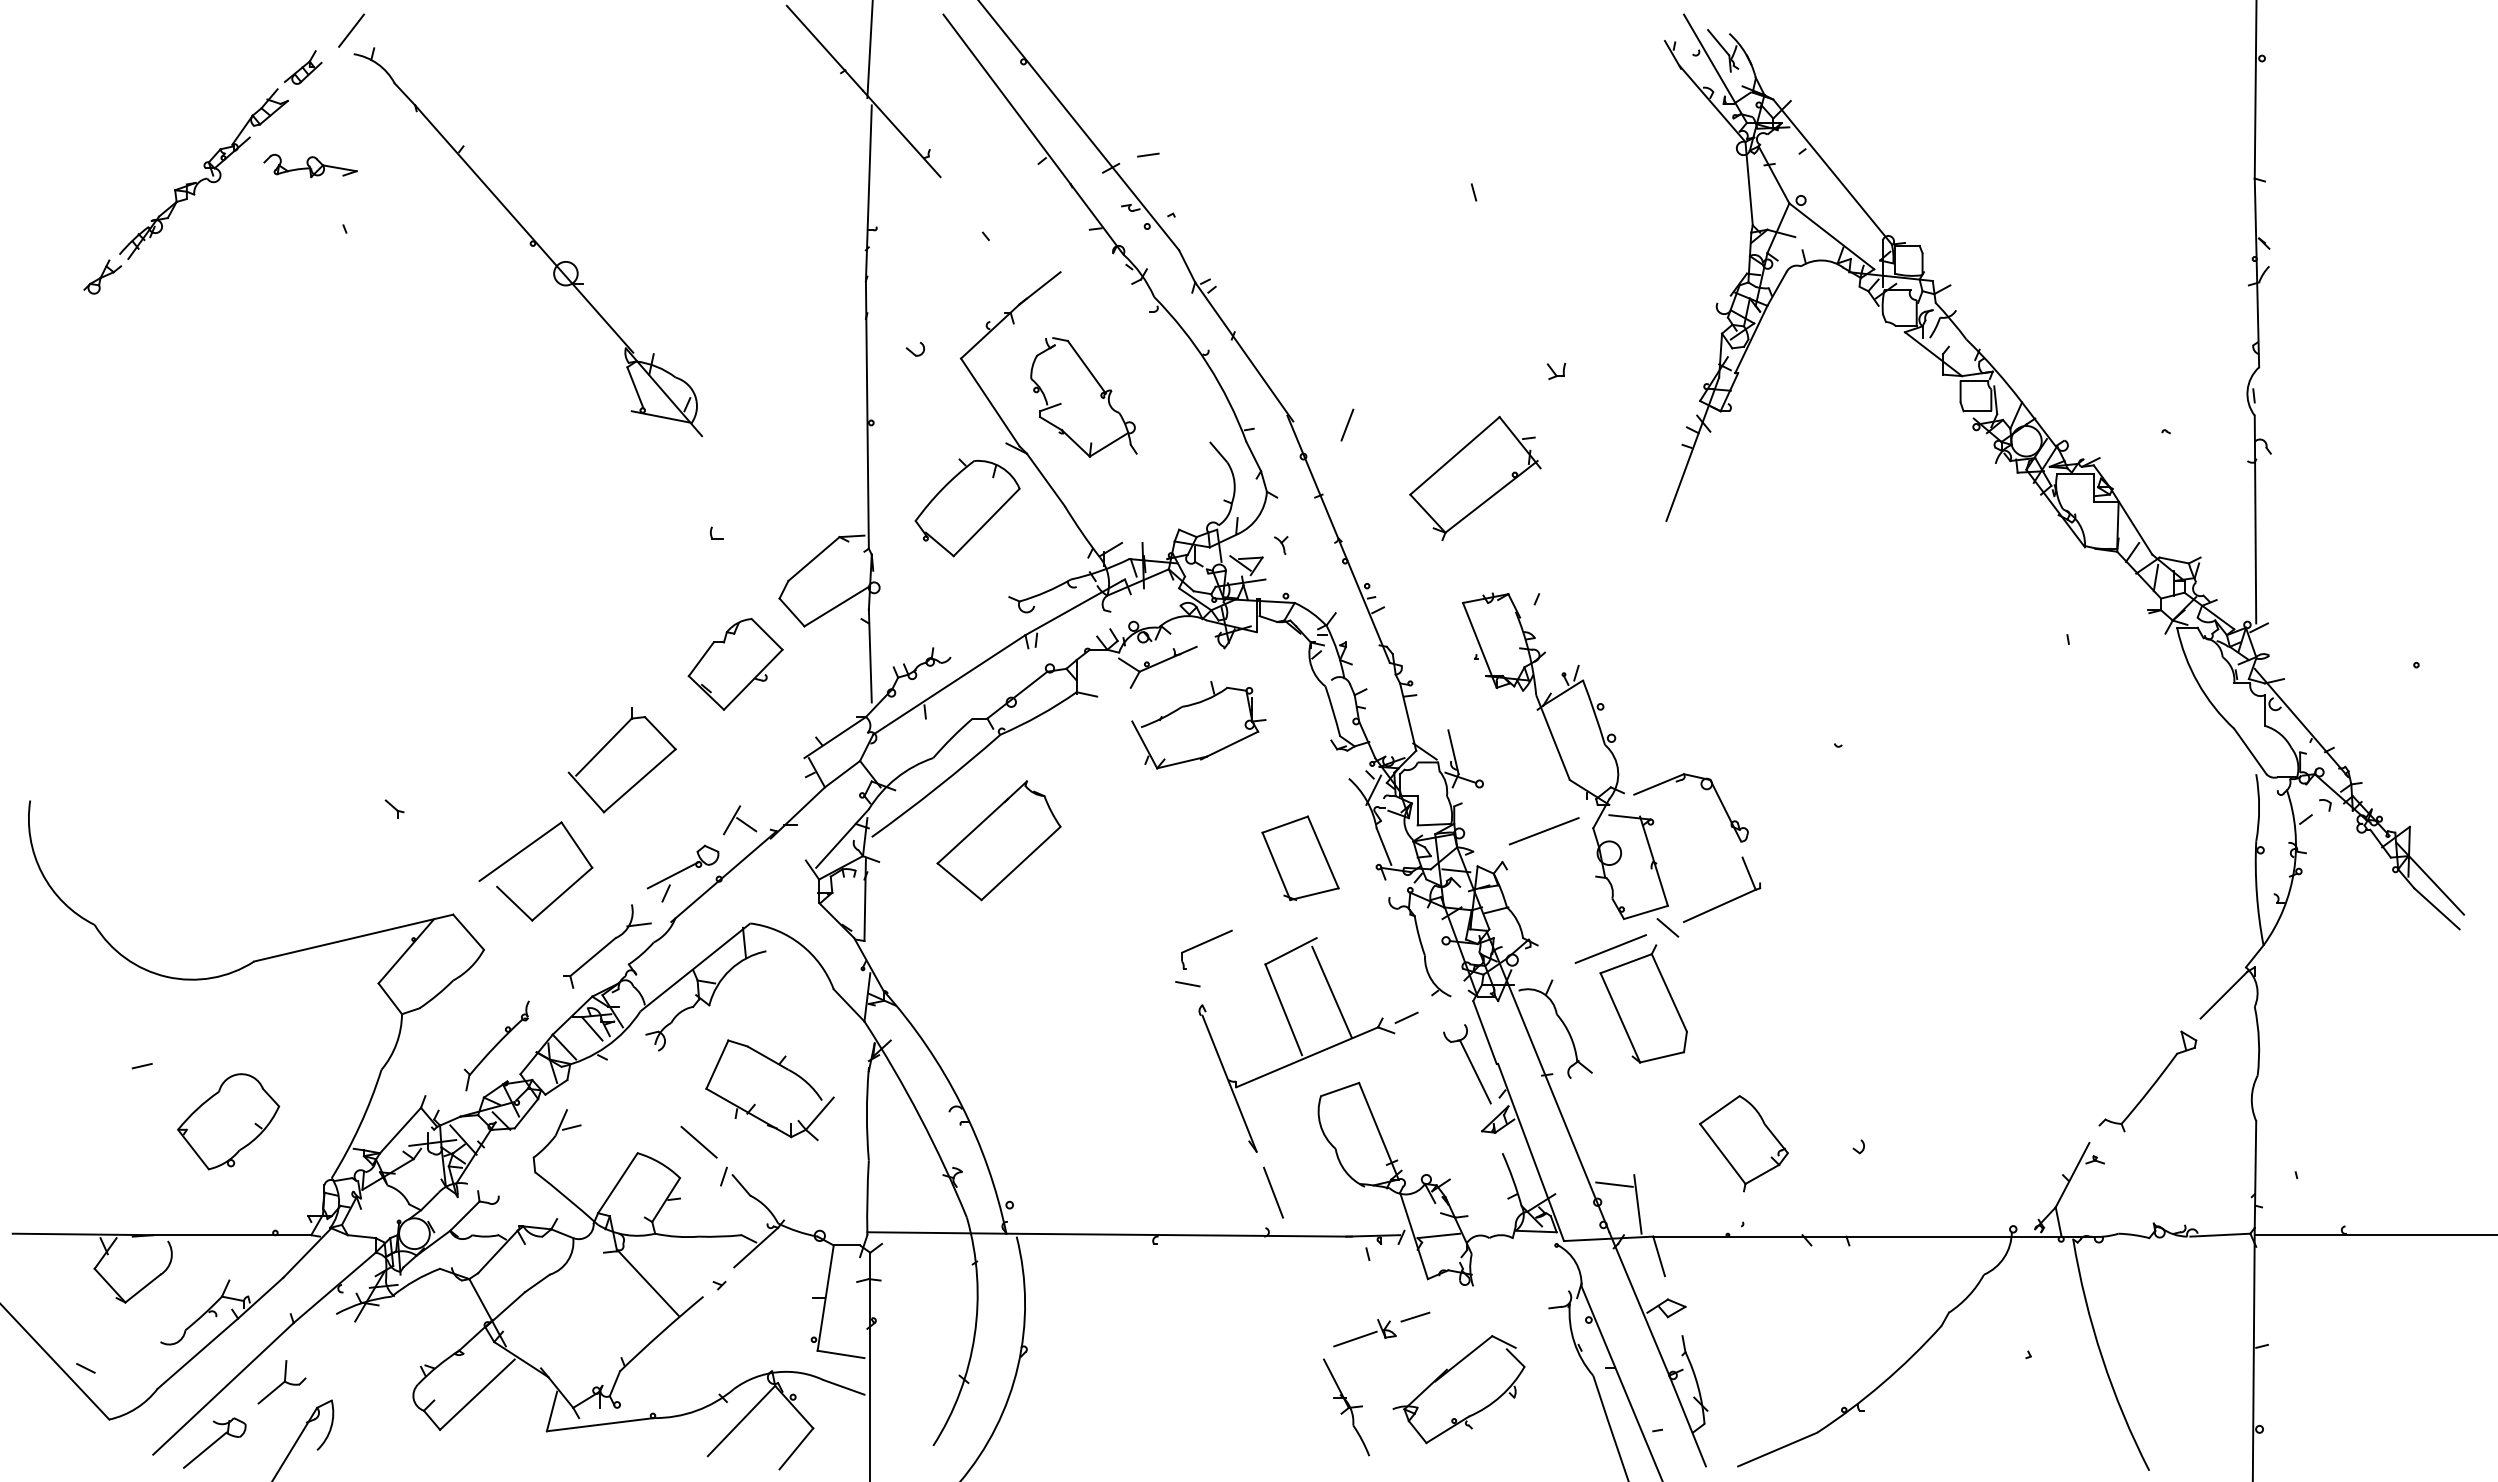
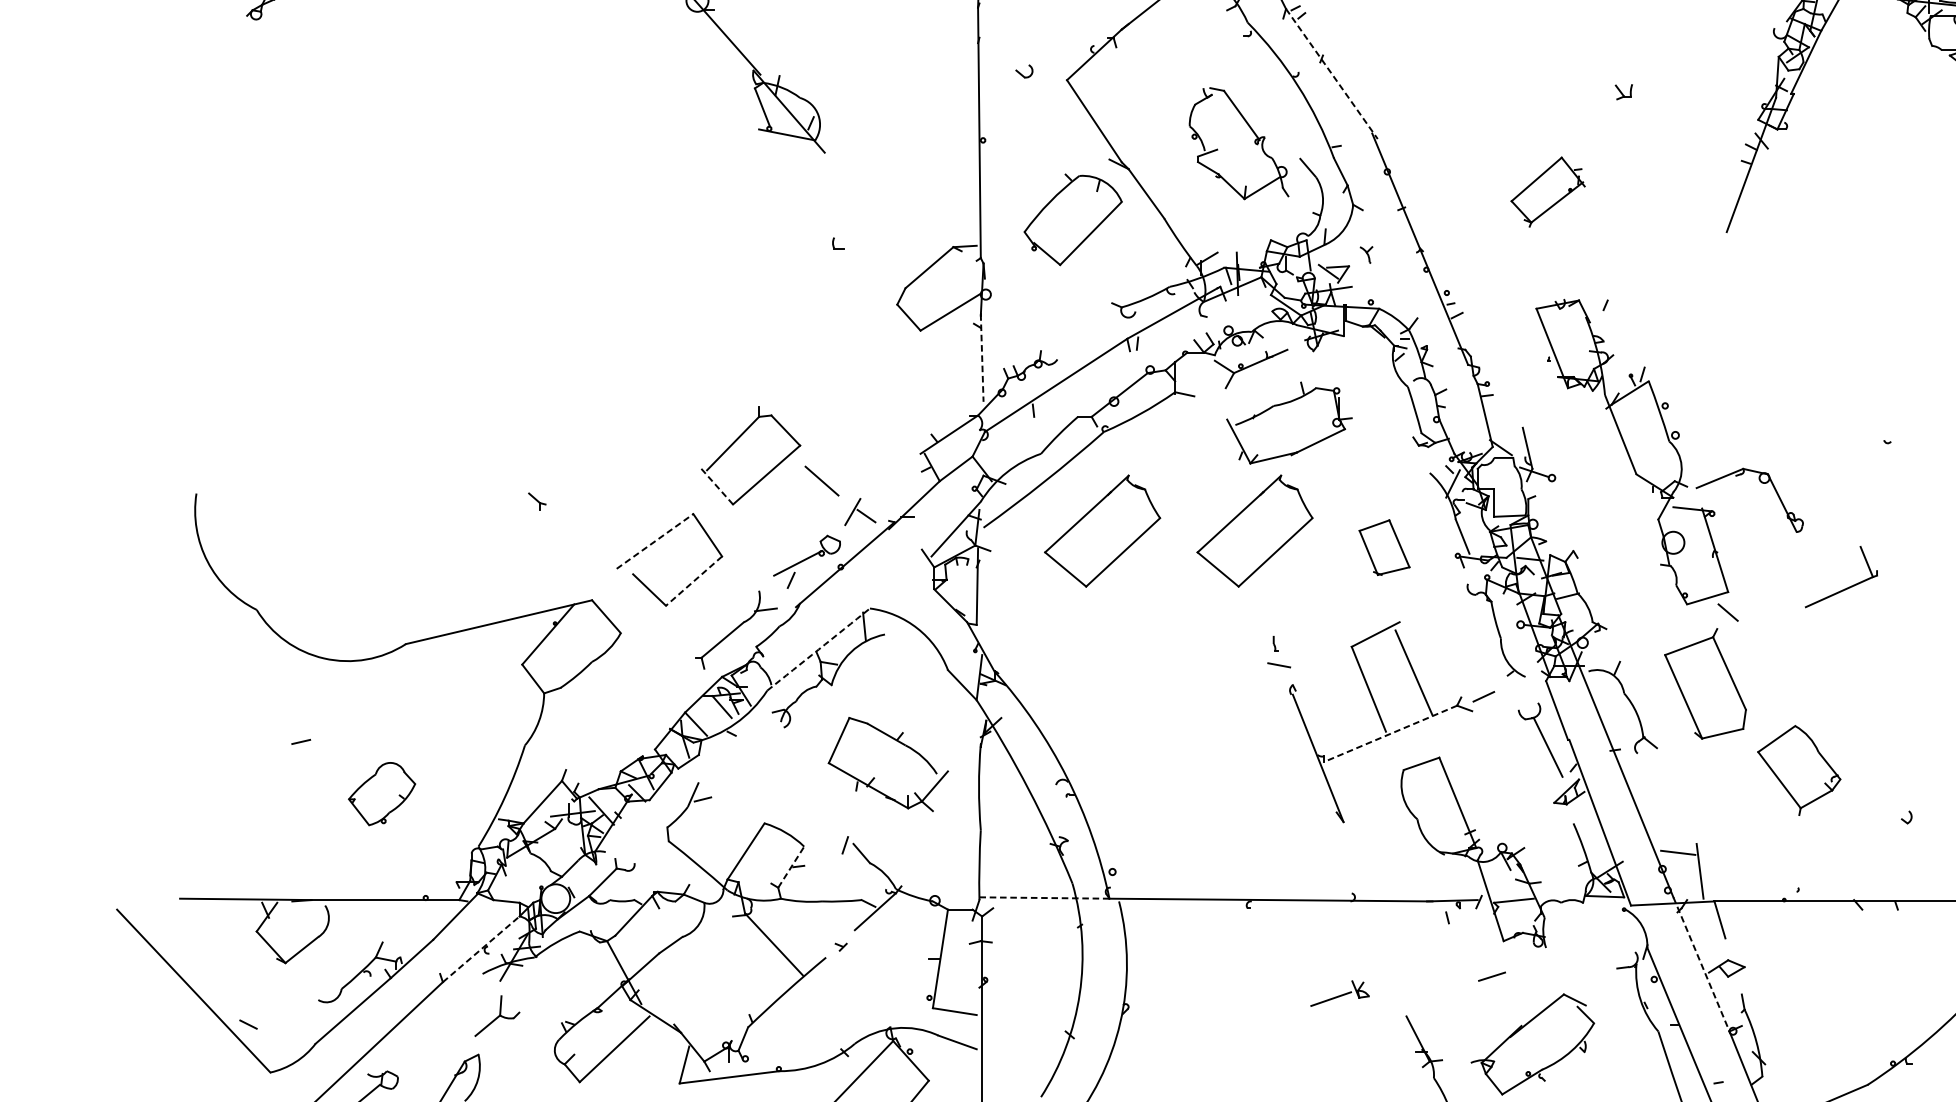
line: (1244, 352) -> (1332, 74), solid -> dashed
part: (1100, 396) -> (1254, 142), moved
line: (1347, 424) -> (1428, 141), removed
part: (1475, 477) -> (1548, 191), size x0.6
line: (870, 655) -> (982, 357), solid -> dashed
part: (735, 664) -> (856, 366), removed
line: (586, 792) -> (716, 486), solid -> dashed
line: (1543, 831) -> (1611, 522), removed
part: (1161, 840) -> (1254, 530), added
line: (520, 851) -> (654, 541), solid -> dashed
part: (1300, 858) -> (1384, 547), size x0.7
line: (562, 894) -> (694, 581), solid -> dashed
part: (1726, 901) -> (1845, 587), moved
line: (1206, 941) -> (1296, 625), removed
line: (1610, 948) -> (1674, 631), removed
arc: (695, 967) -> (818, 649), solid -> dashed
part: (496, 1045) -> (632, 722), removed
line: (1306, 1057) -> (1390, 733), solid -> dashed
part: (228, 1121) -> (381, 793), size x0.7
line: (698, 1141) -> (821, 480), moved
part: (1743, 1143) -> (1798, 770), moved
line: (1273, 1192) -> (1359, 860), removed
line: (666, 1200) -> (791, 867), solid -> dashed
line: (936, 1232) -> (1044, 897), solid -> dashed
line: (334, 1287) -> (481, 949), solid -> dashed
line: (1639, 1303) -> (1701, 963), solid -> dashed
part: (1364, 1333) -> (1339, 993), moved
part: (281, 1382) -> (496, 1016), moved

